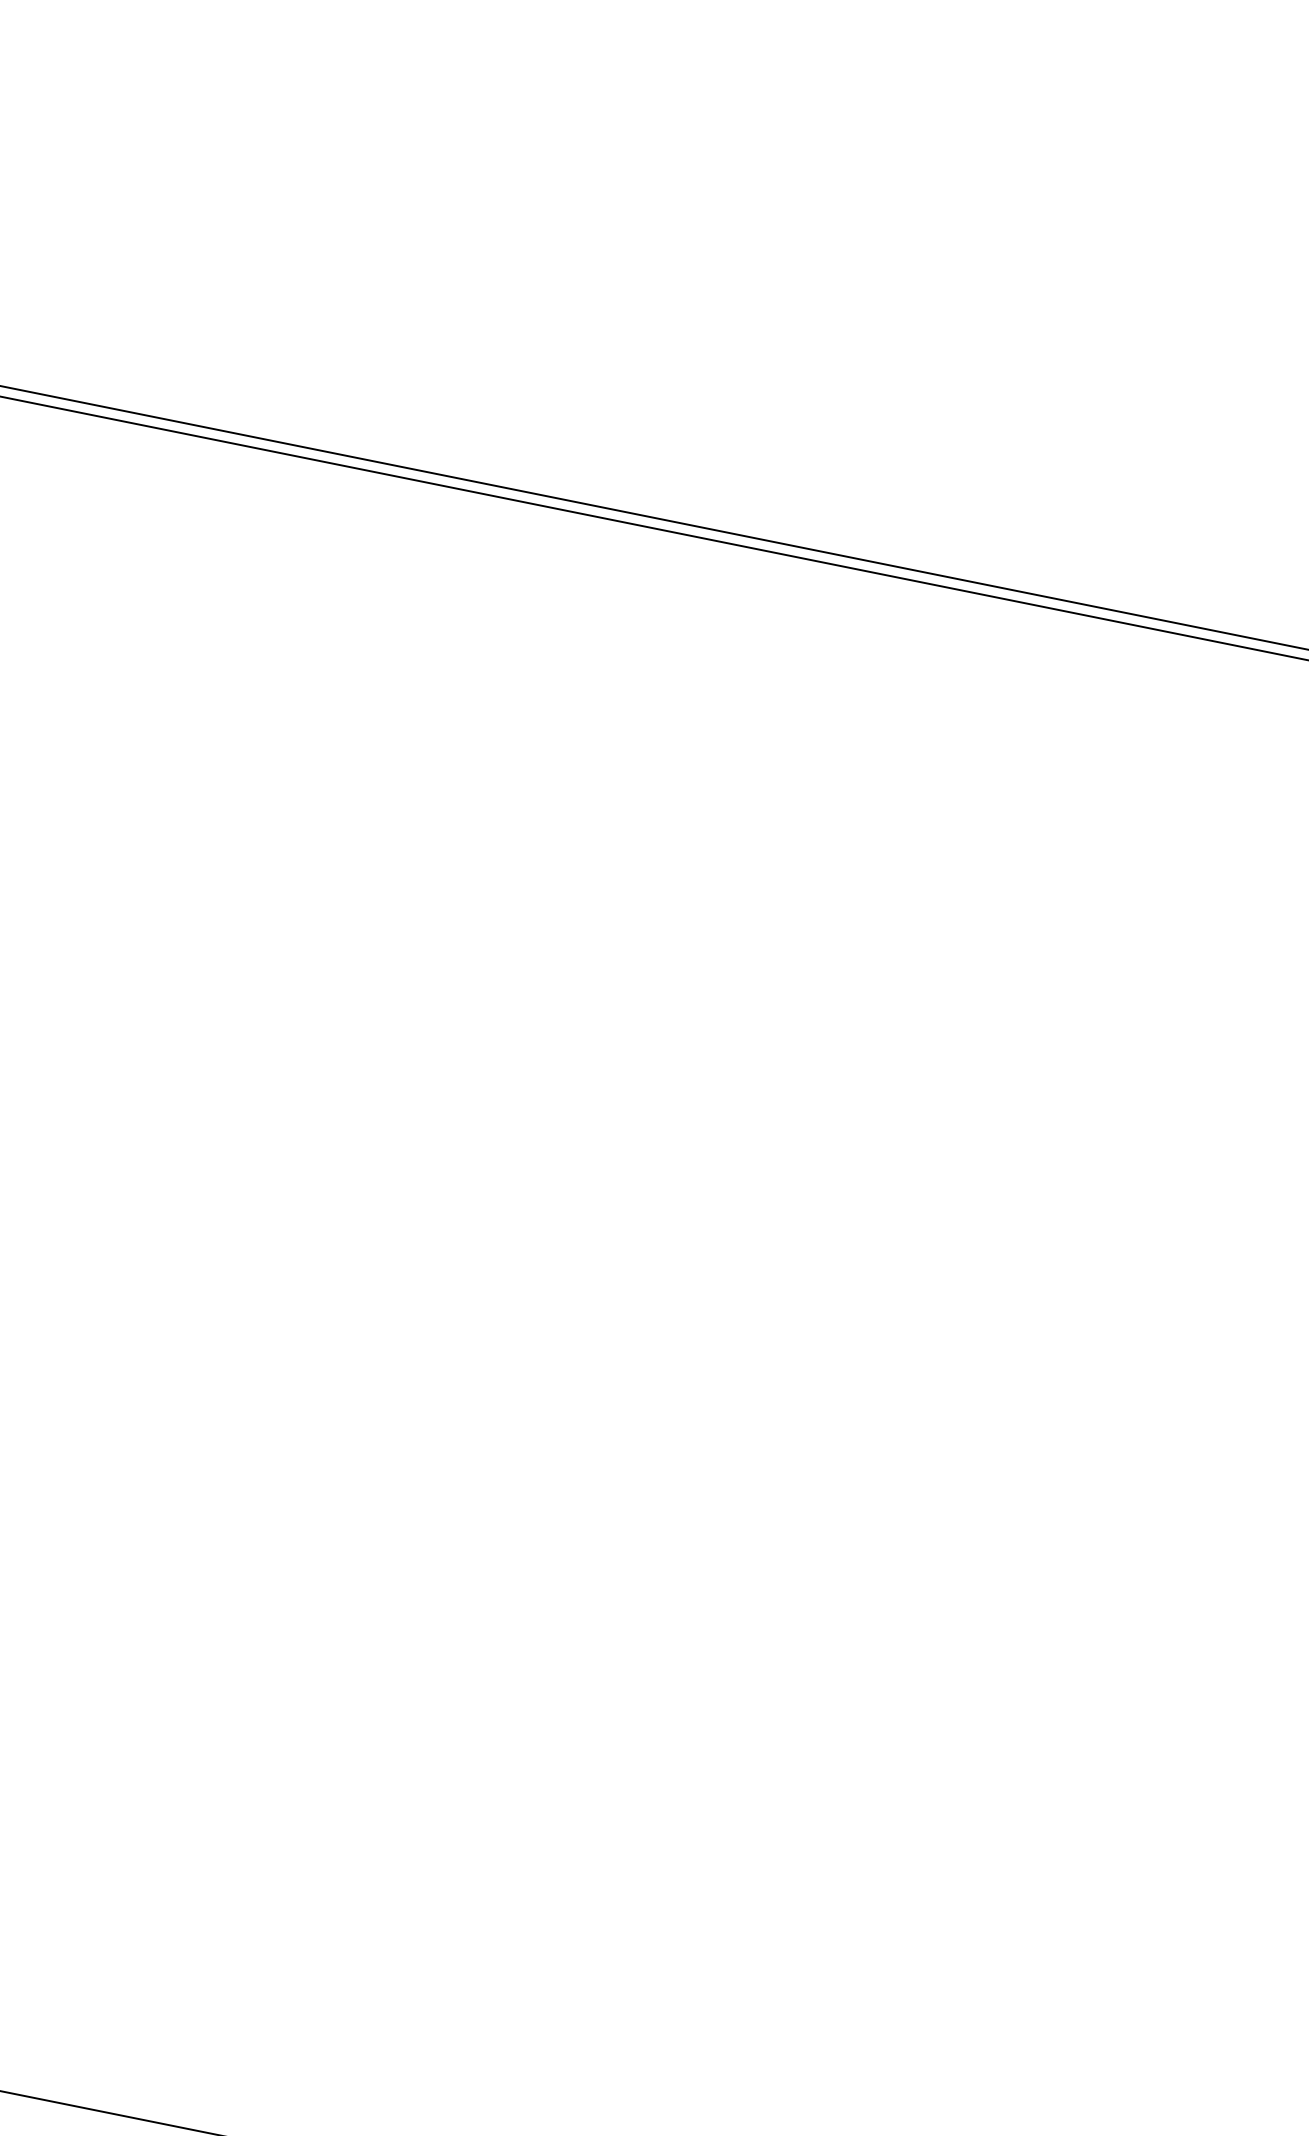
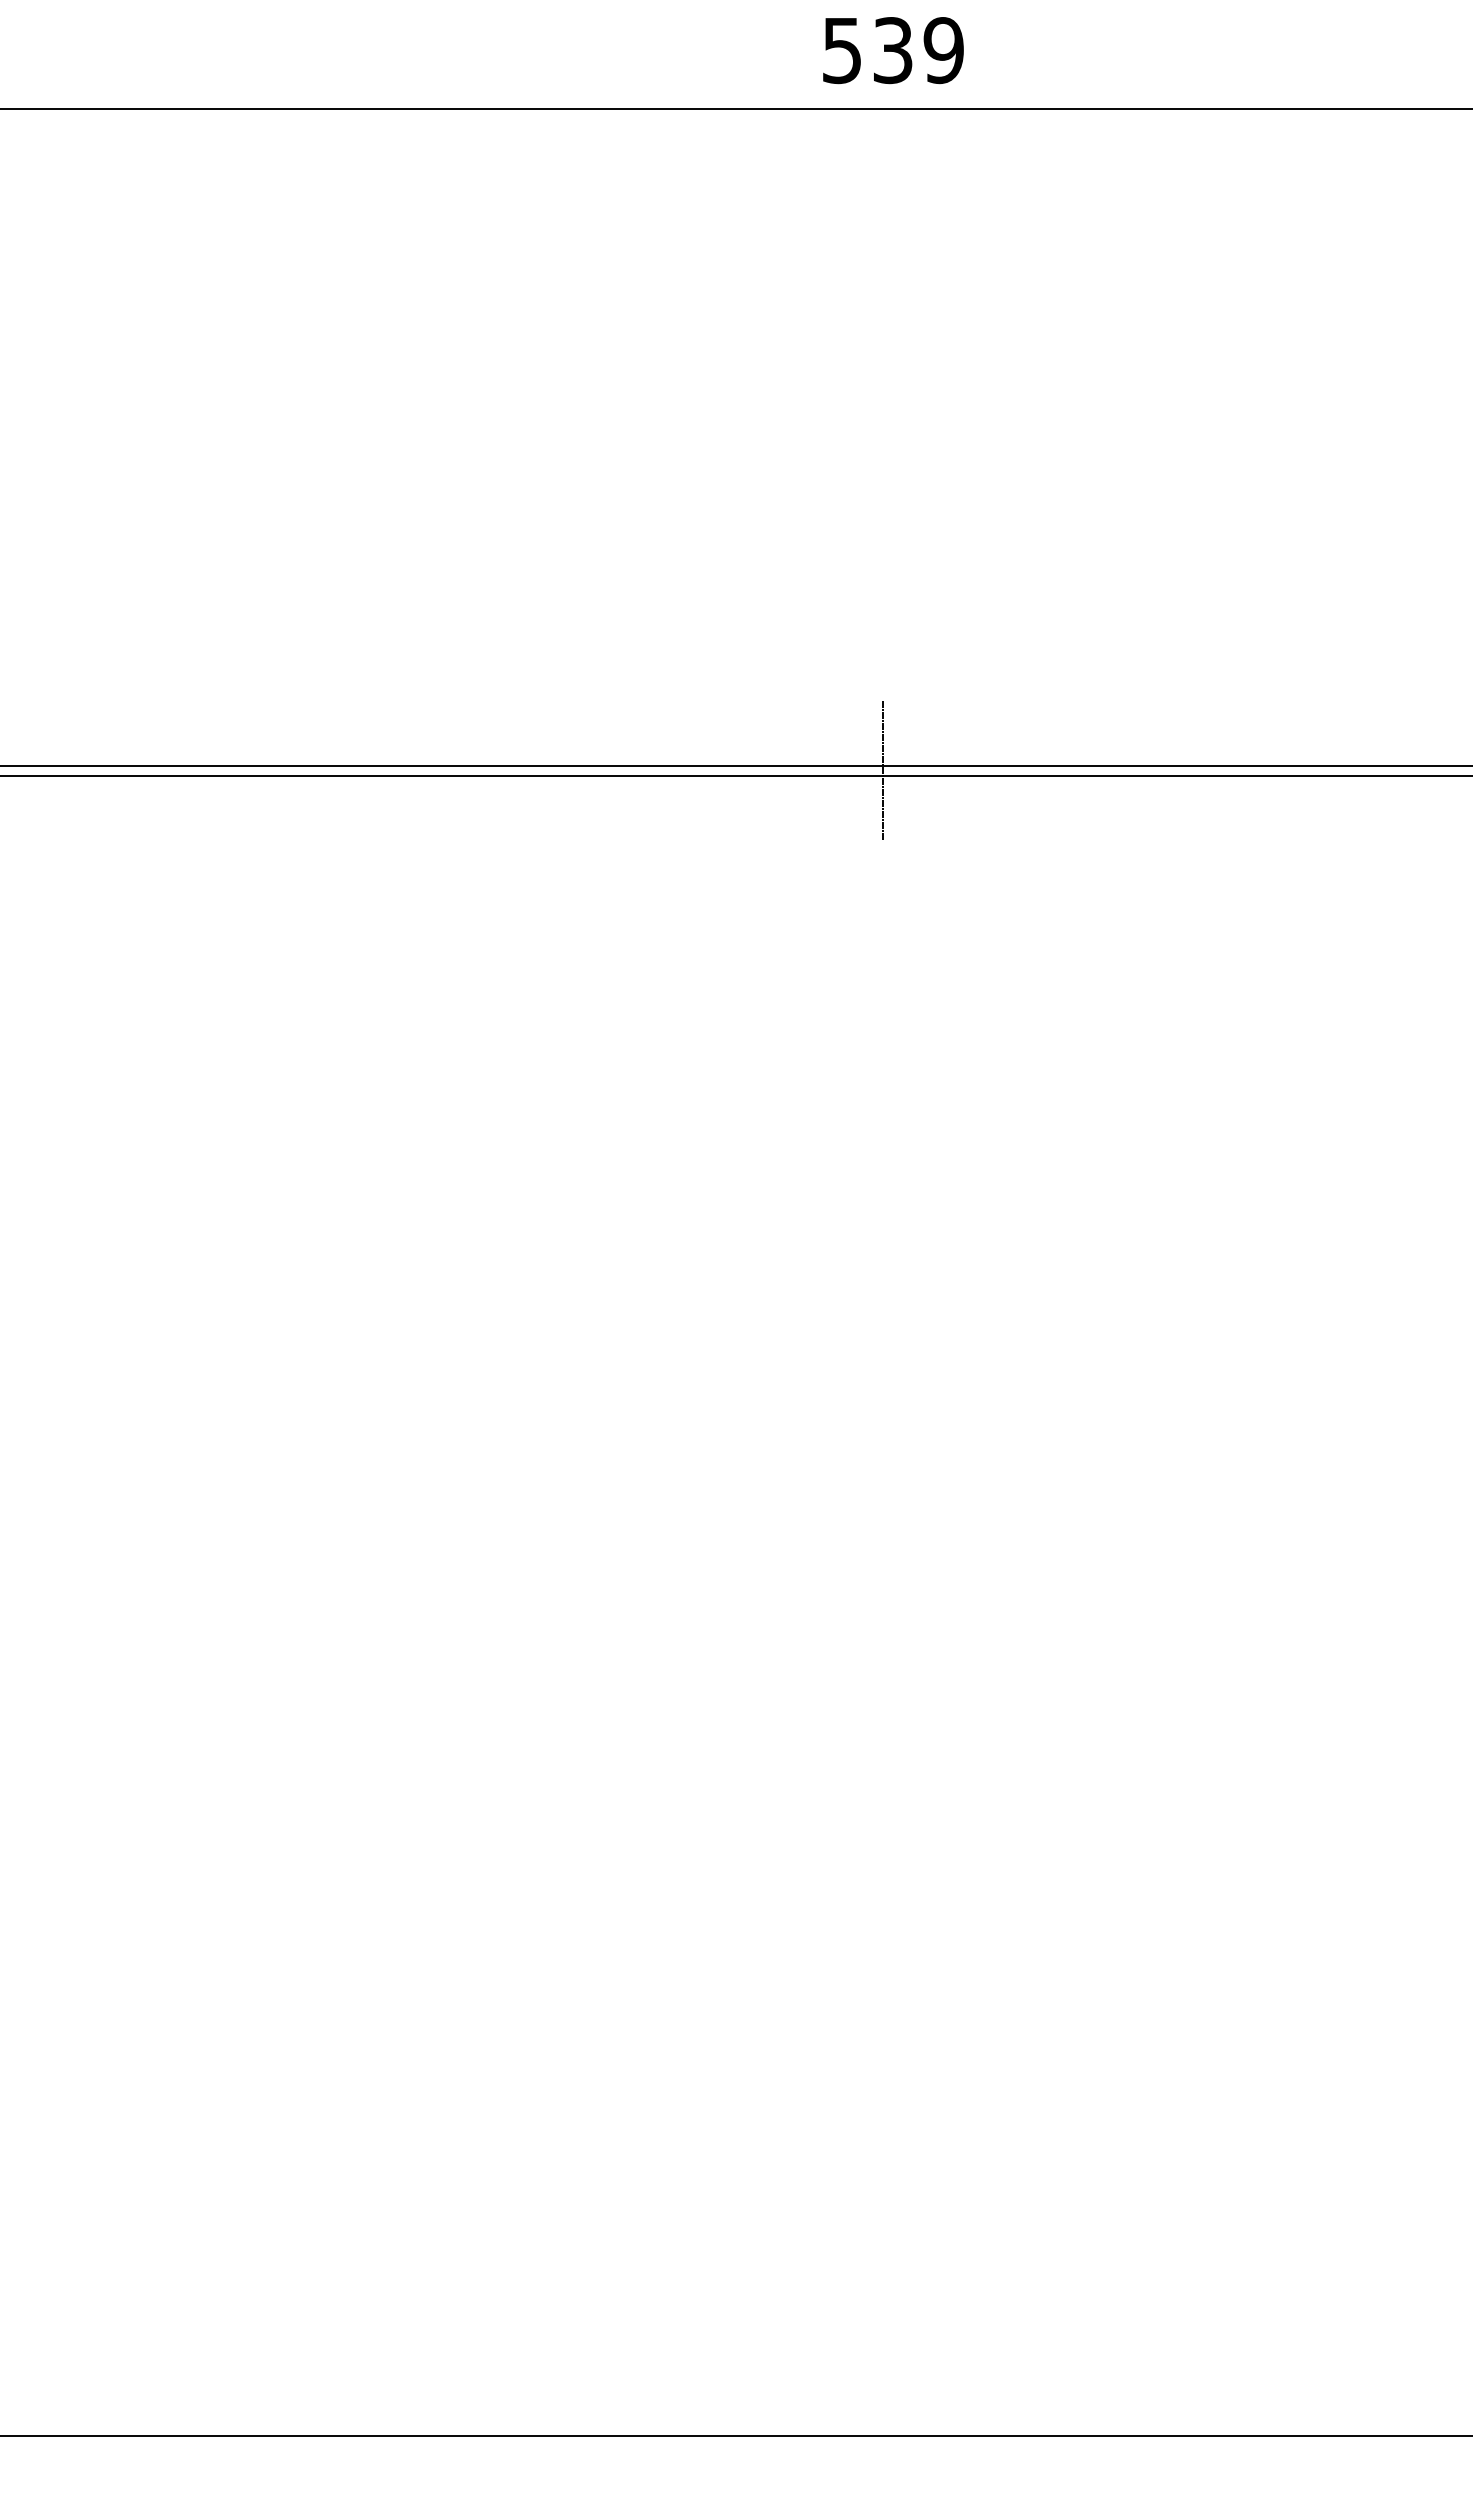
line: (875, 567) -> (882, 770), added

